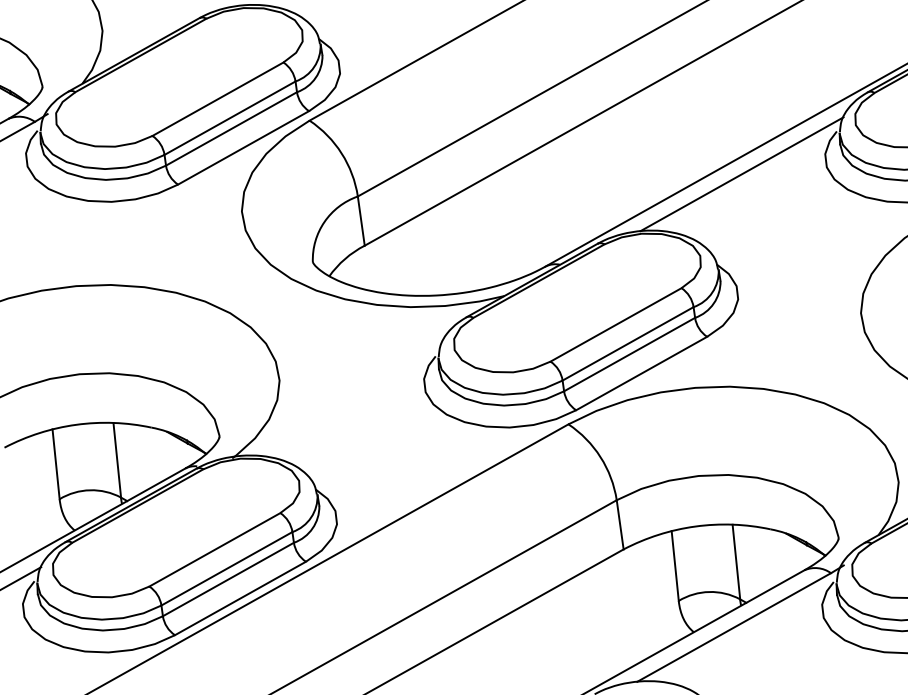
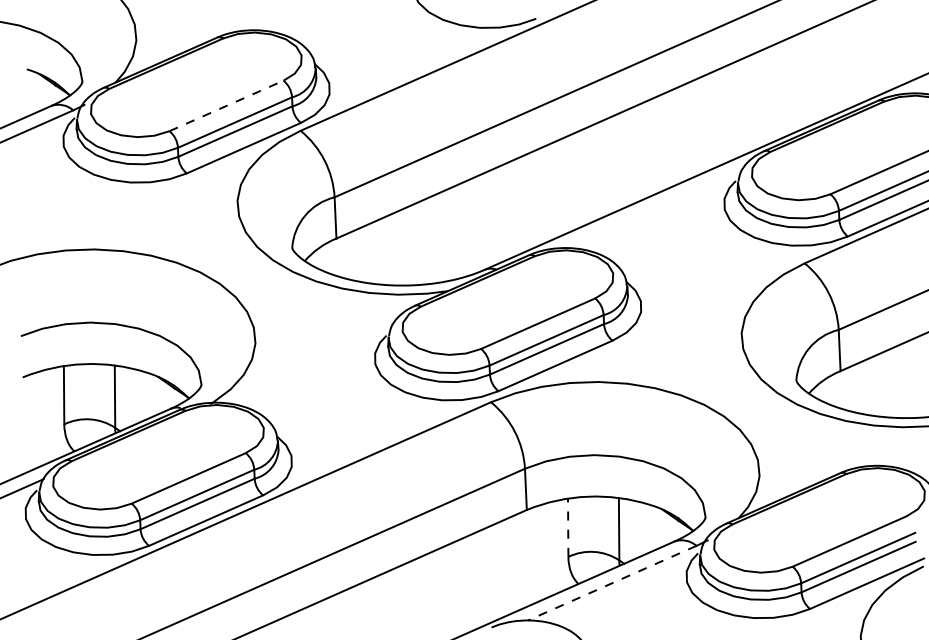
line: (217, 98) -> (226, 105), solid -> dashed
line: (741, 173) -> (653, 208), removed
line: (675, 565) -> (568, 527), solid -> dashed
line: (733, 627) -> (611, 583), solid -> dashed

